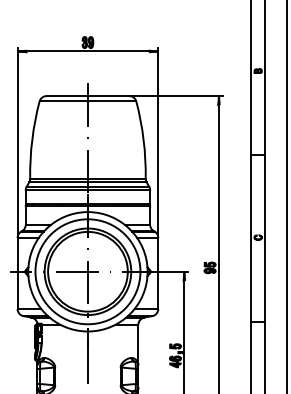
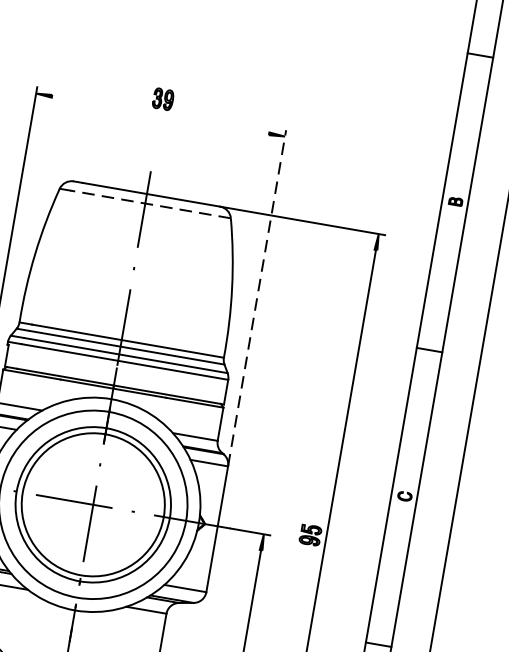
line: (87, 51) -> (159, 114), removed
line: (90, 101) -> (149, 204), solid -> dashed
line: (158, 142) -> (257, 297), solid -> dashed

